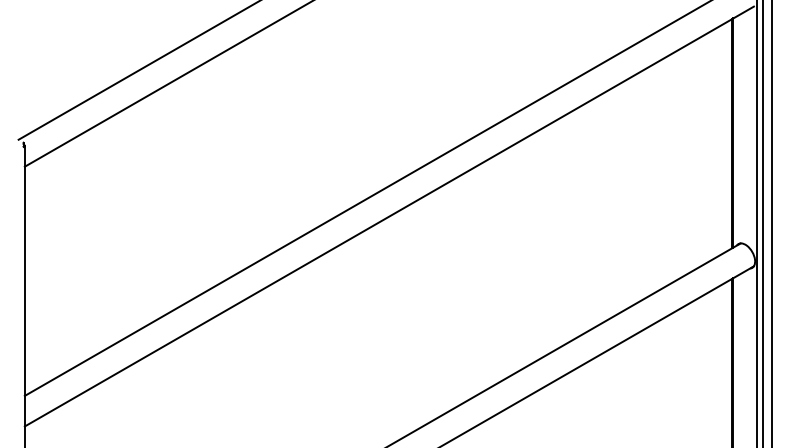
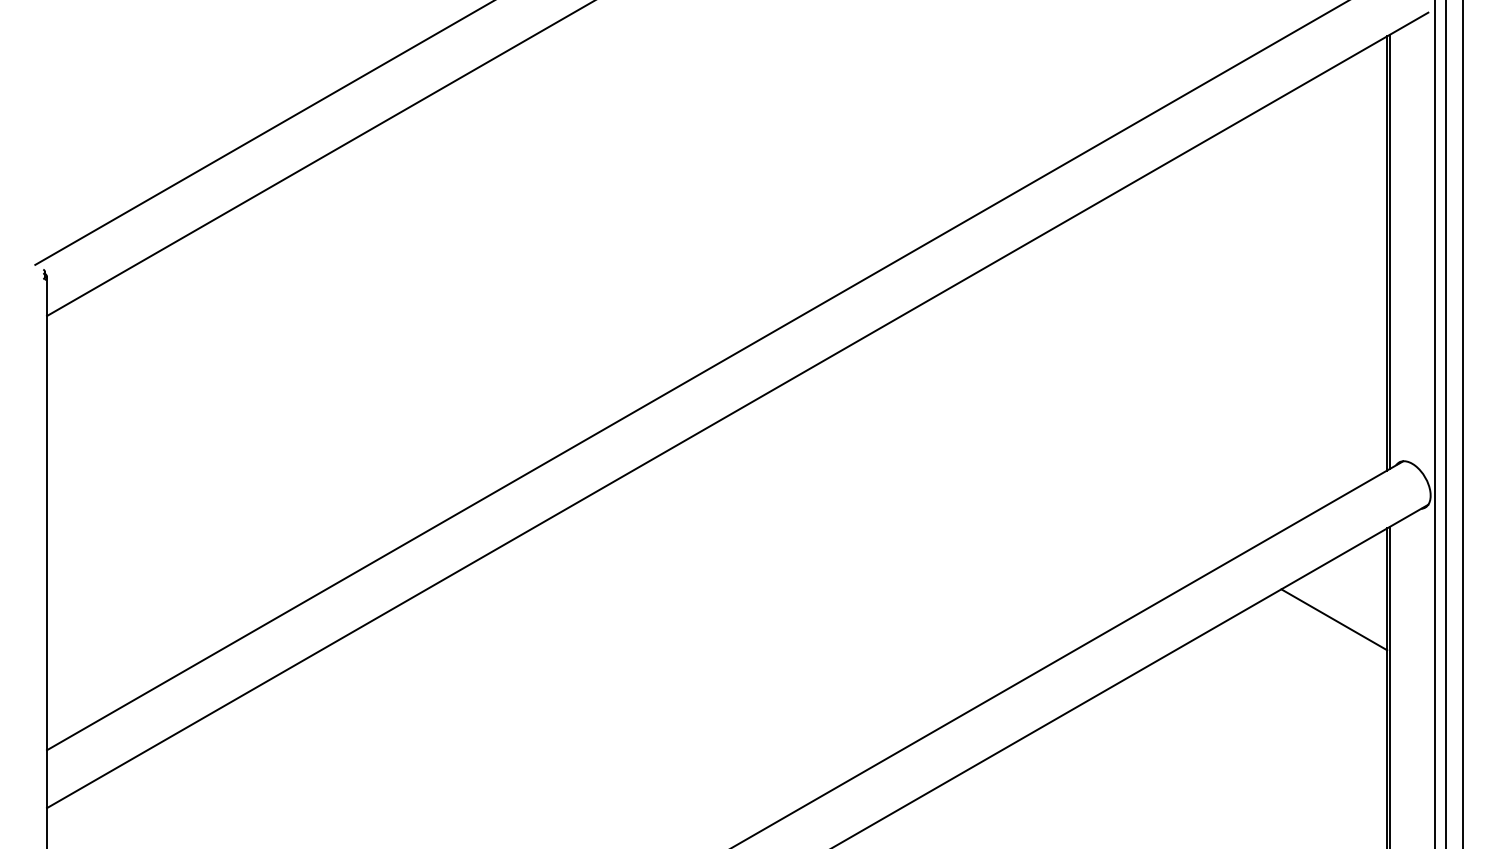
line: (704, 327) -> (1334, 620), added

